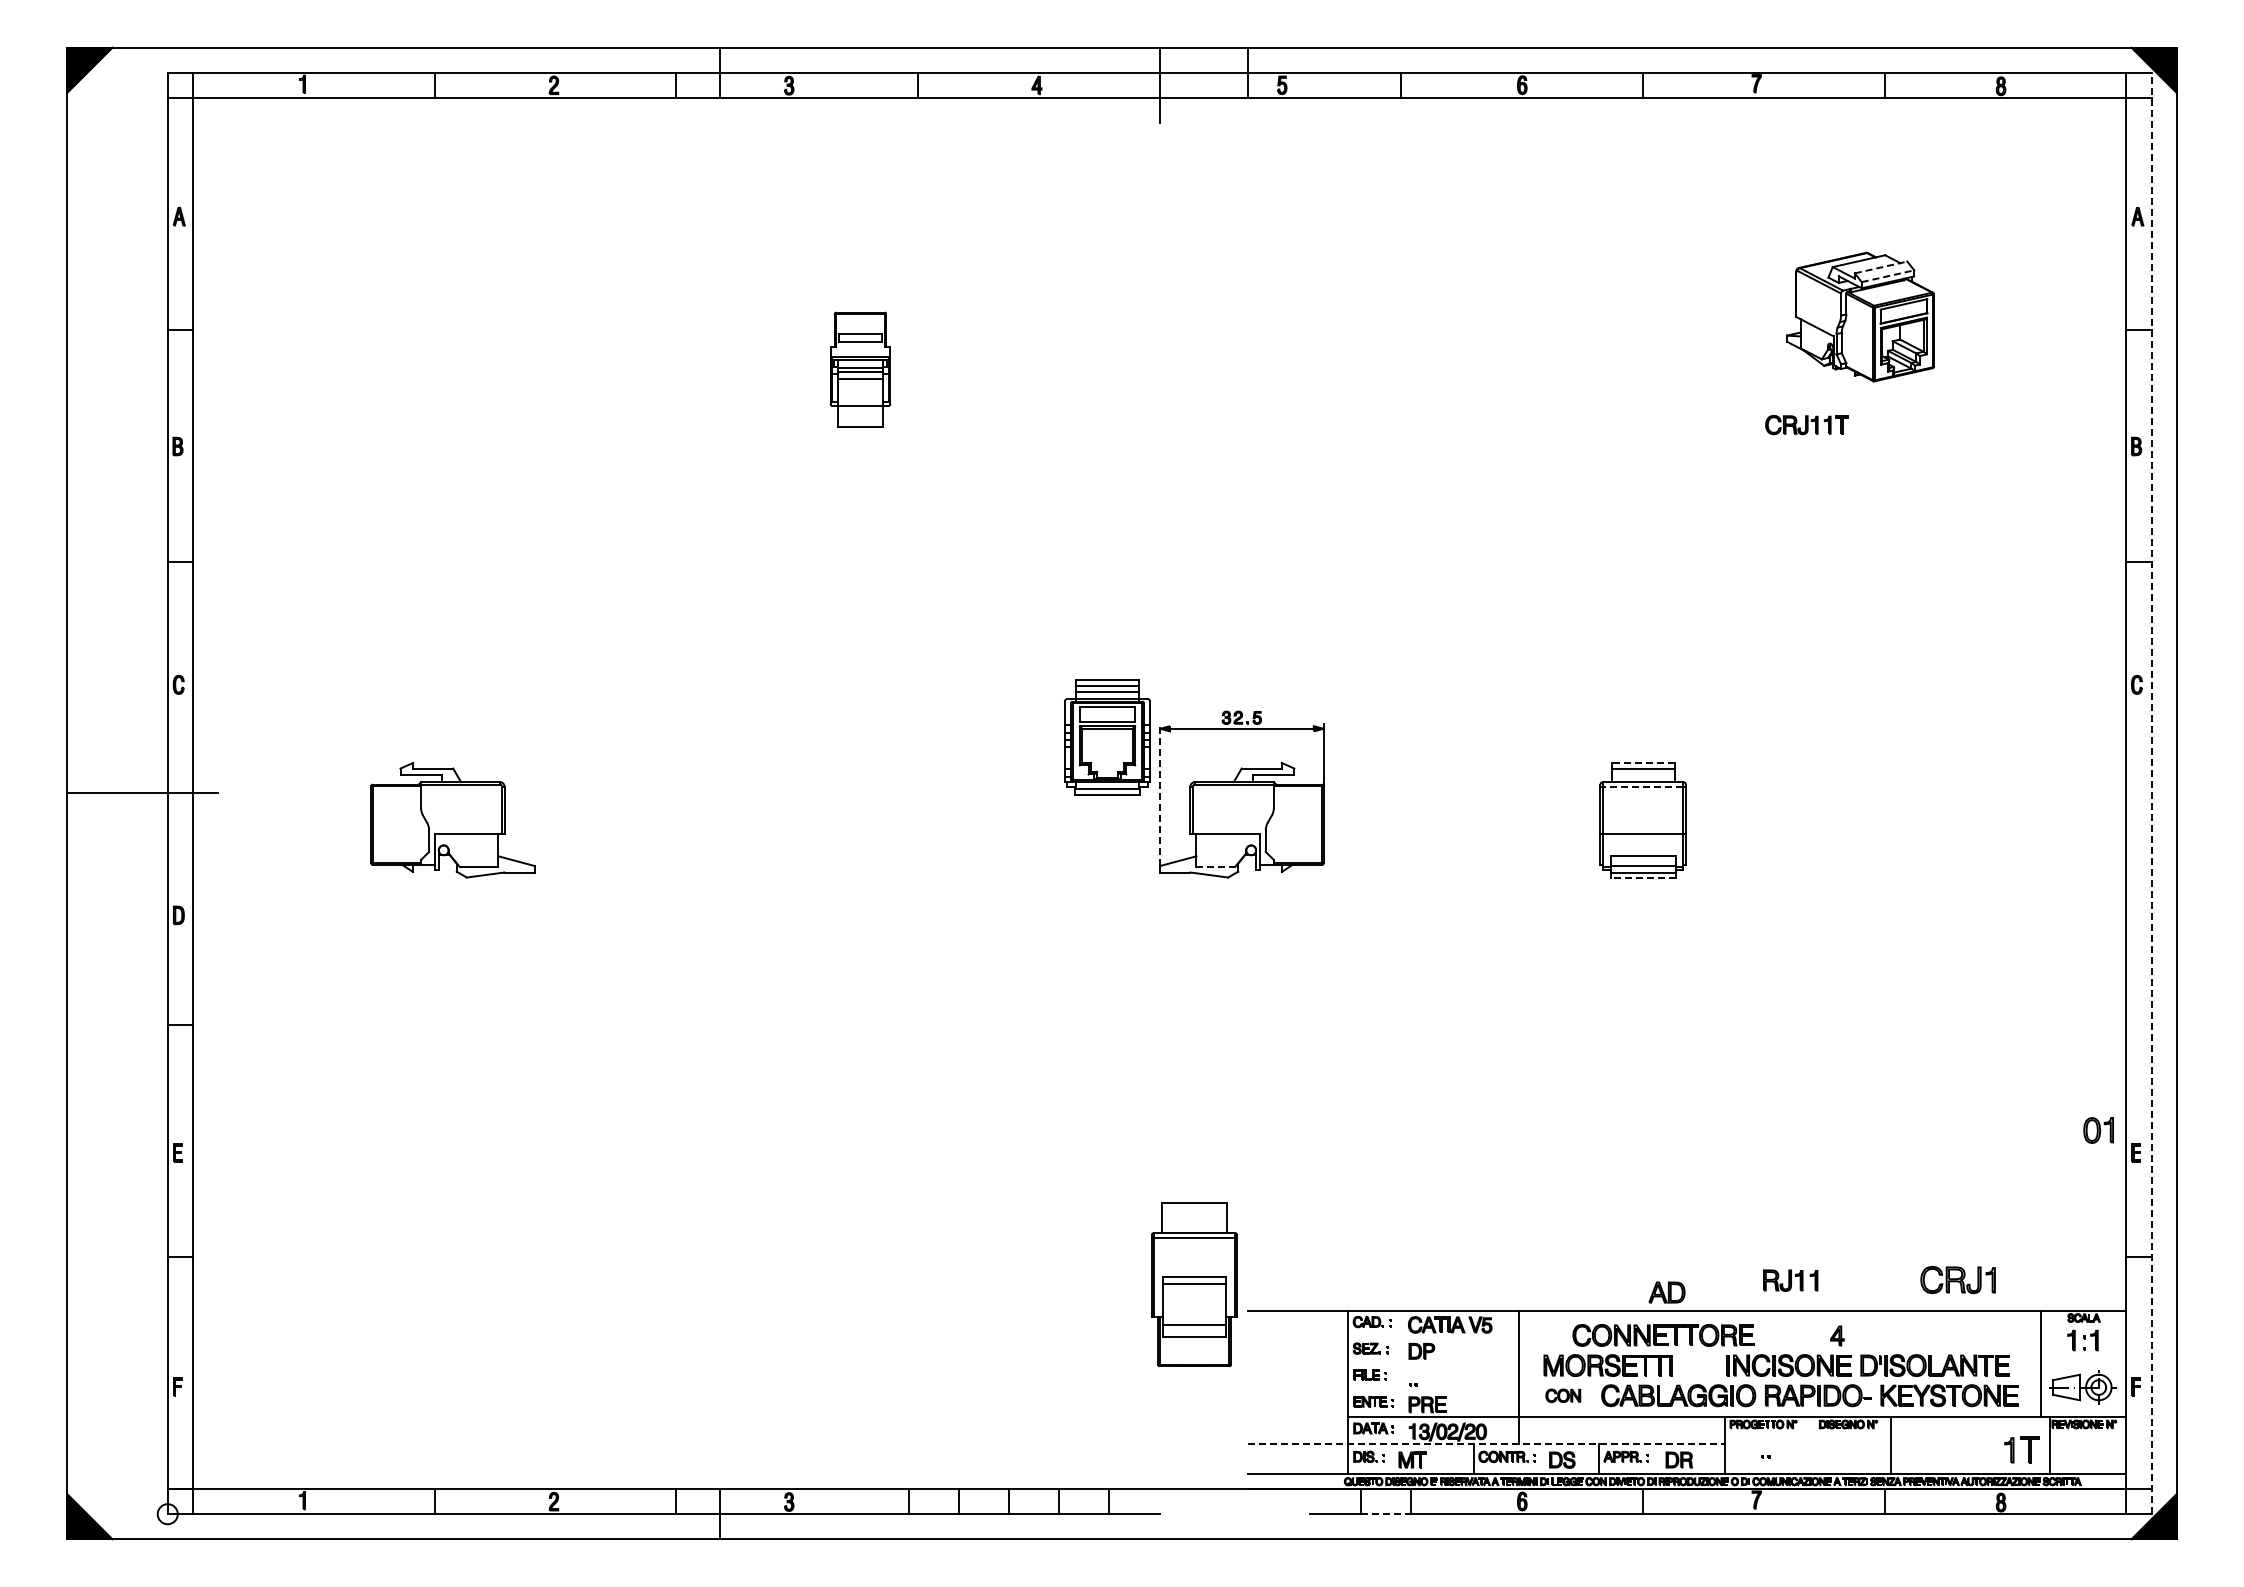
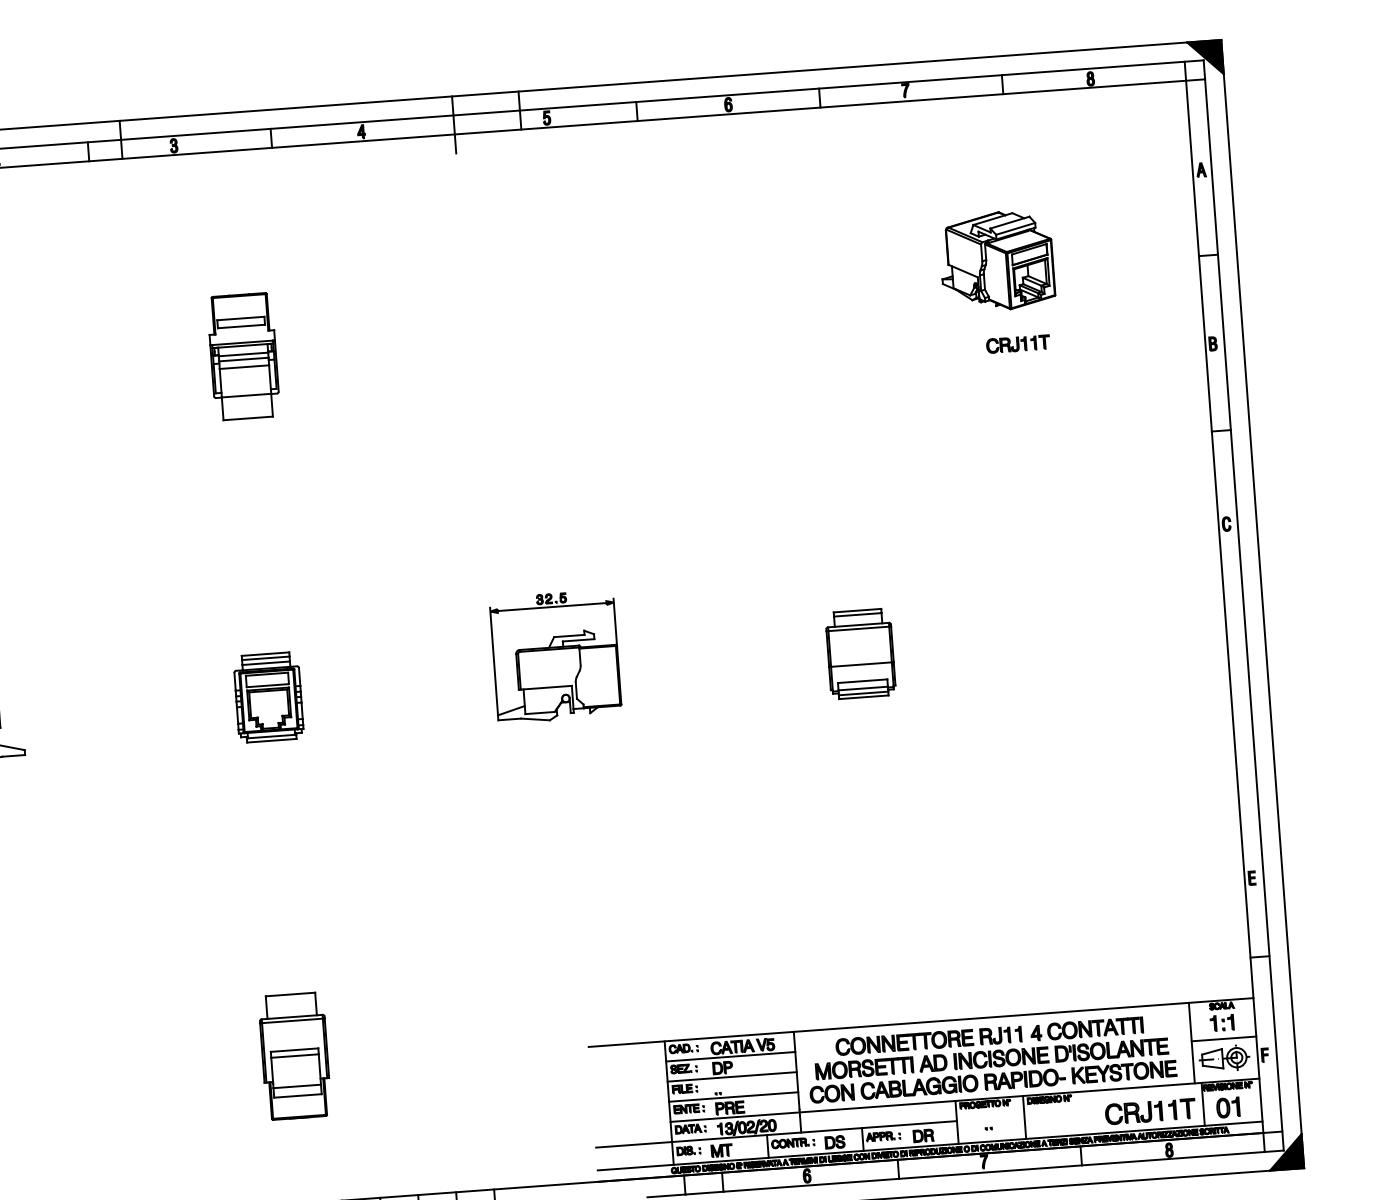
line: (1881, 267) -> (1010, 222), dashed -> solid
line: (1888, 276) -> (1016, 229), dashed -> solid
part: (860, 369) -> (243, 356), size x1.43
part: (1806, 424) -> (1017, 343), moved
part: (1107, 737) -> (268, 697), moved
line: (1642, 763) -> (857, 611), dashed -> solid
line: (1642, 787) -> (858, 629), dashed -> solid
line: (2151, 793) -> (1243, 605), dashed -> solid
line: (1160, 794) -> (494, 661), dashed -> solid
line: (1216, 866) -> (540, 712), dashed -> solid
line: (1643, 877) -> (864, 697), dashed -> solid
part: (2098, 1130) -> (1228, 1107), moved
part: (1957, 1279) -> (1133, 1112), moved
part: (1790, 1280) -> (1000, 1035), moved
part: (1194, 1284) -> (295, 1056), moved
part: (1666, 1292) -> (932, 1063), moved
part: (1915, 1335) -> (1095, 1028), added
line: (1433, 1337) -> (730, 1056), added
line: (2083, 1361) -> (1223, 1038), added
line: (1433, 1364) -> (732, 1077), added
line: (1433, 1390) -> (733, 1096), added
part: (1563, 1395) -> (832, 1093), size x1.67
line: (1486, 1443) -> (776, 1134), dashed -> solid
line: (1890, 1445) -> (1024, 1117), moved
line: (1386, 1514) -> (705, 1193), dashed -> solid

